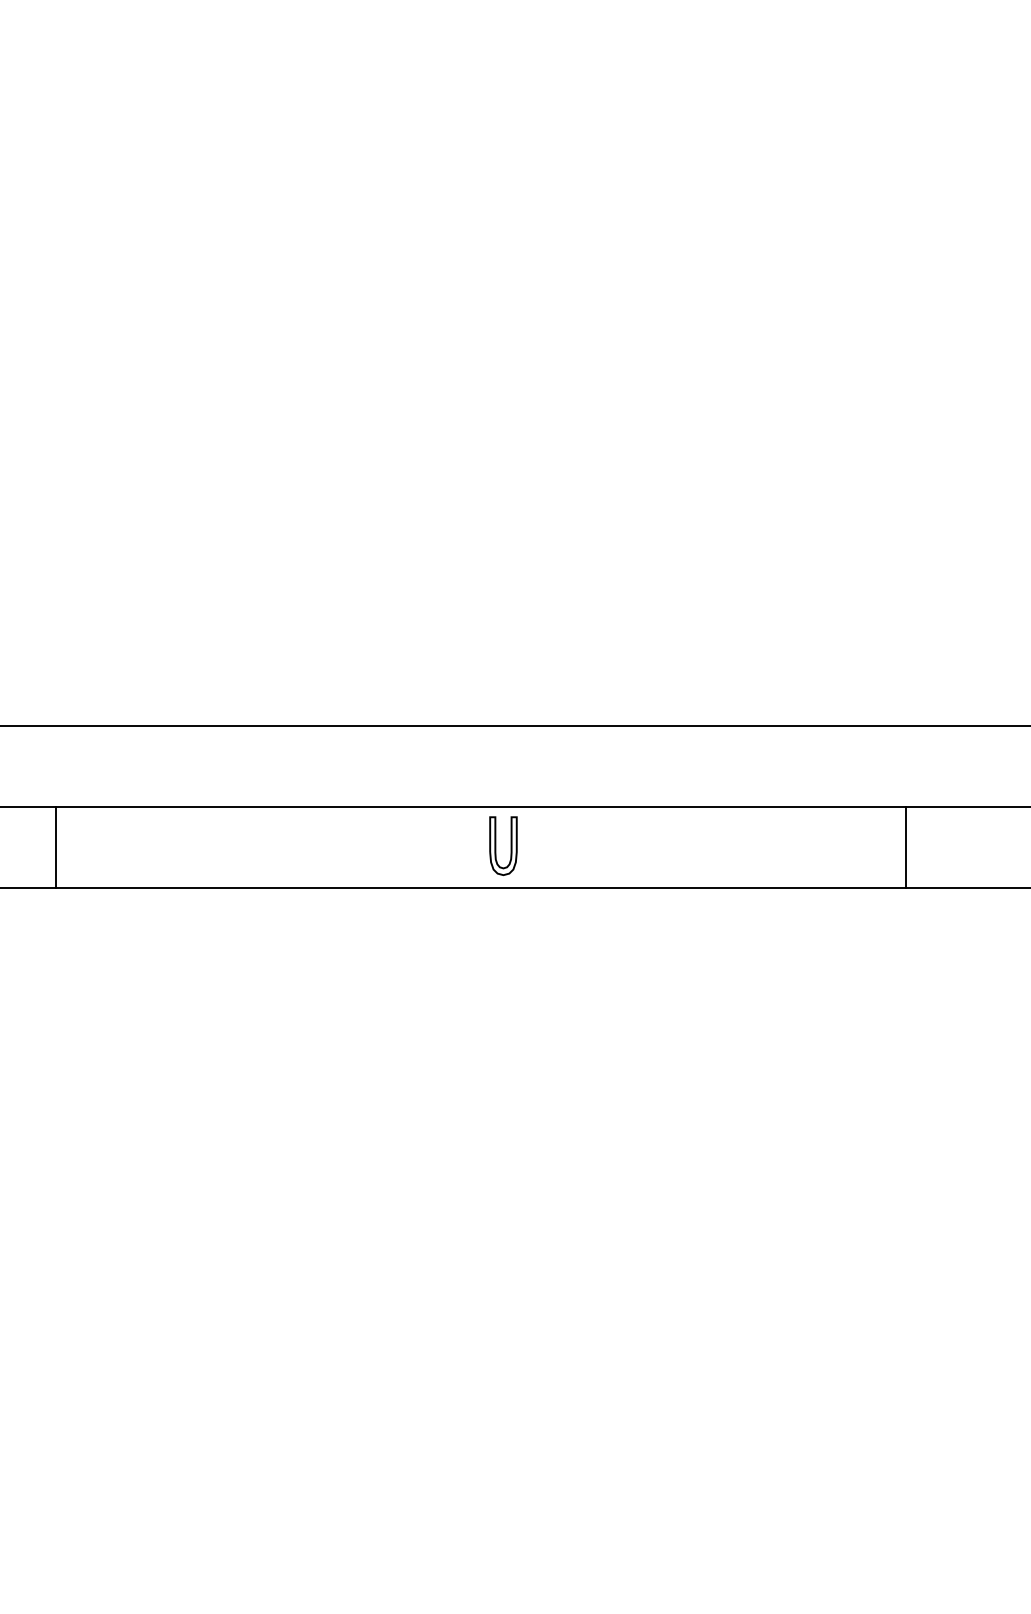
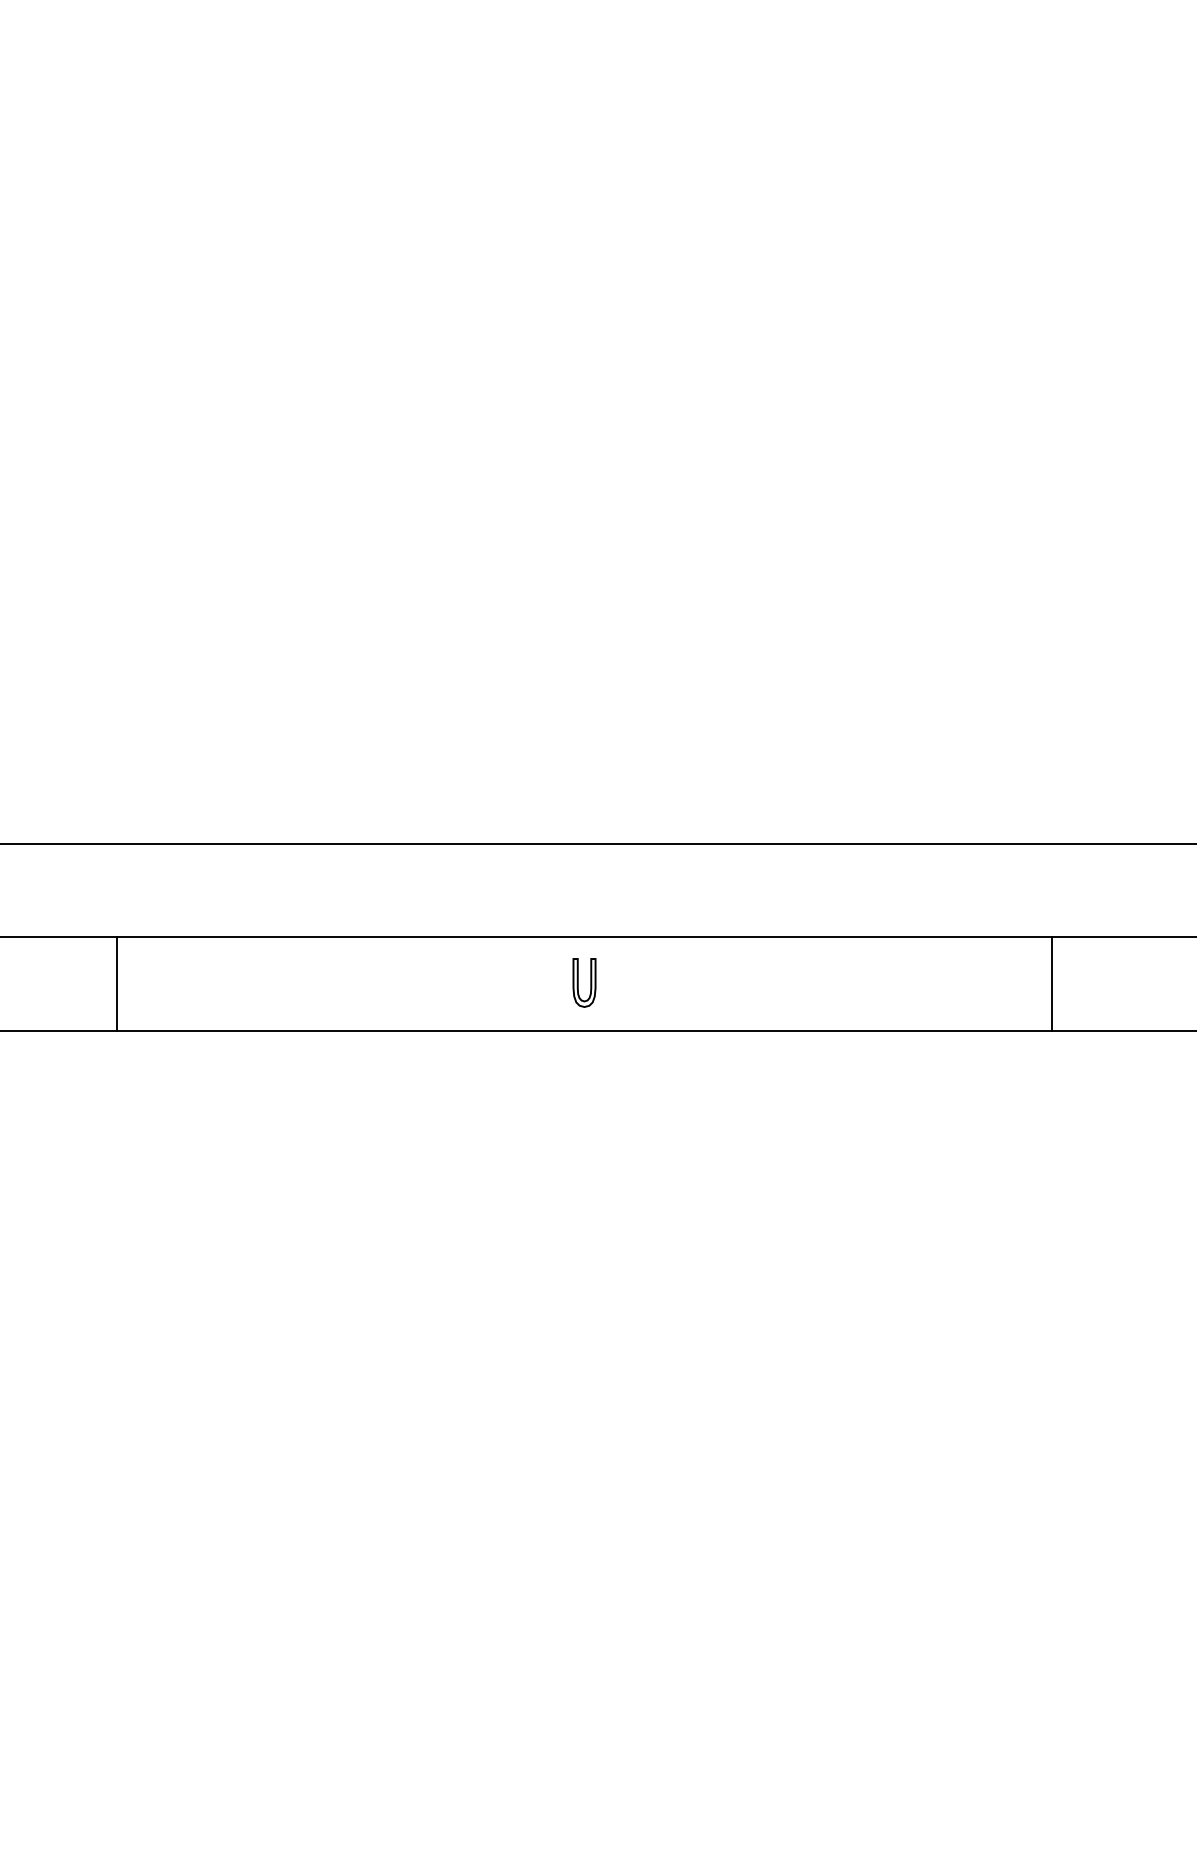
part: (503, 845) -> (584, 982), size x0.71
line: (55, 847) -> (116, 984), moved

